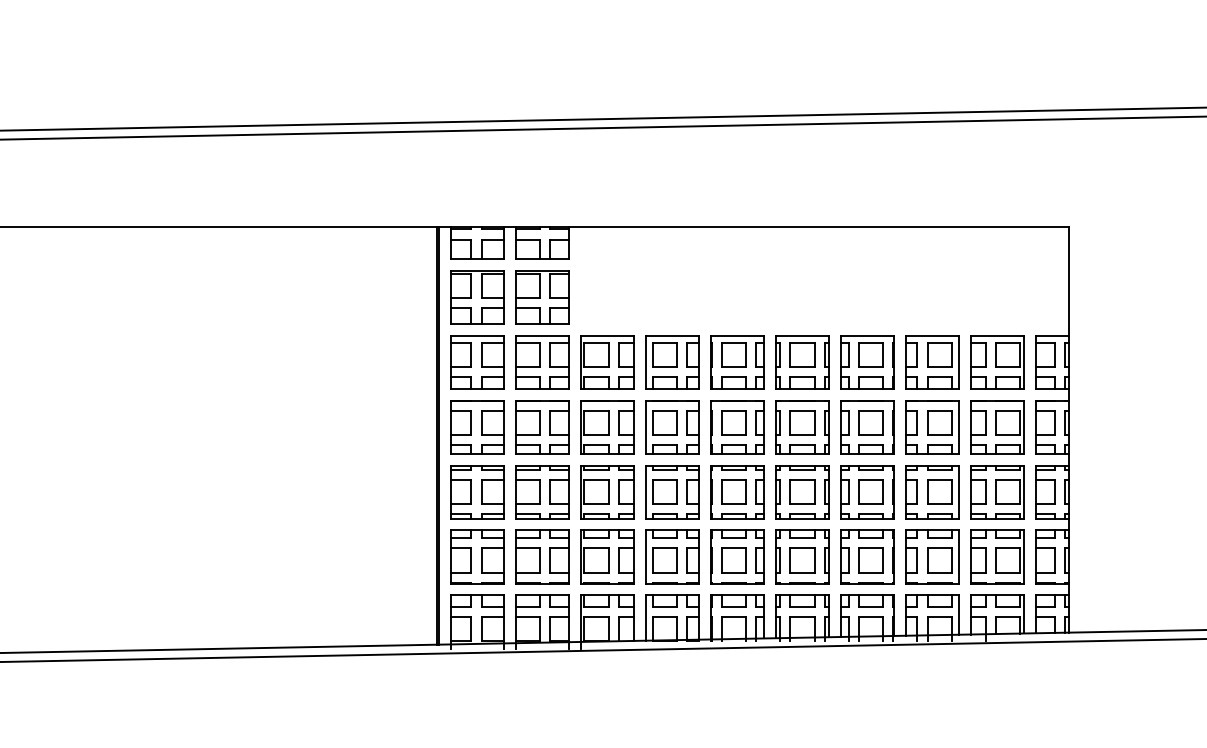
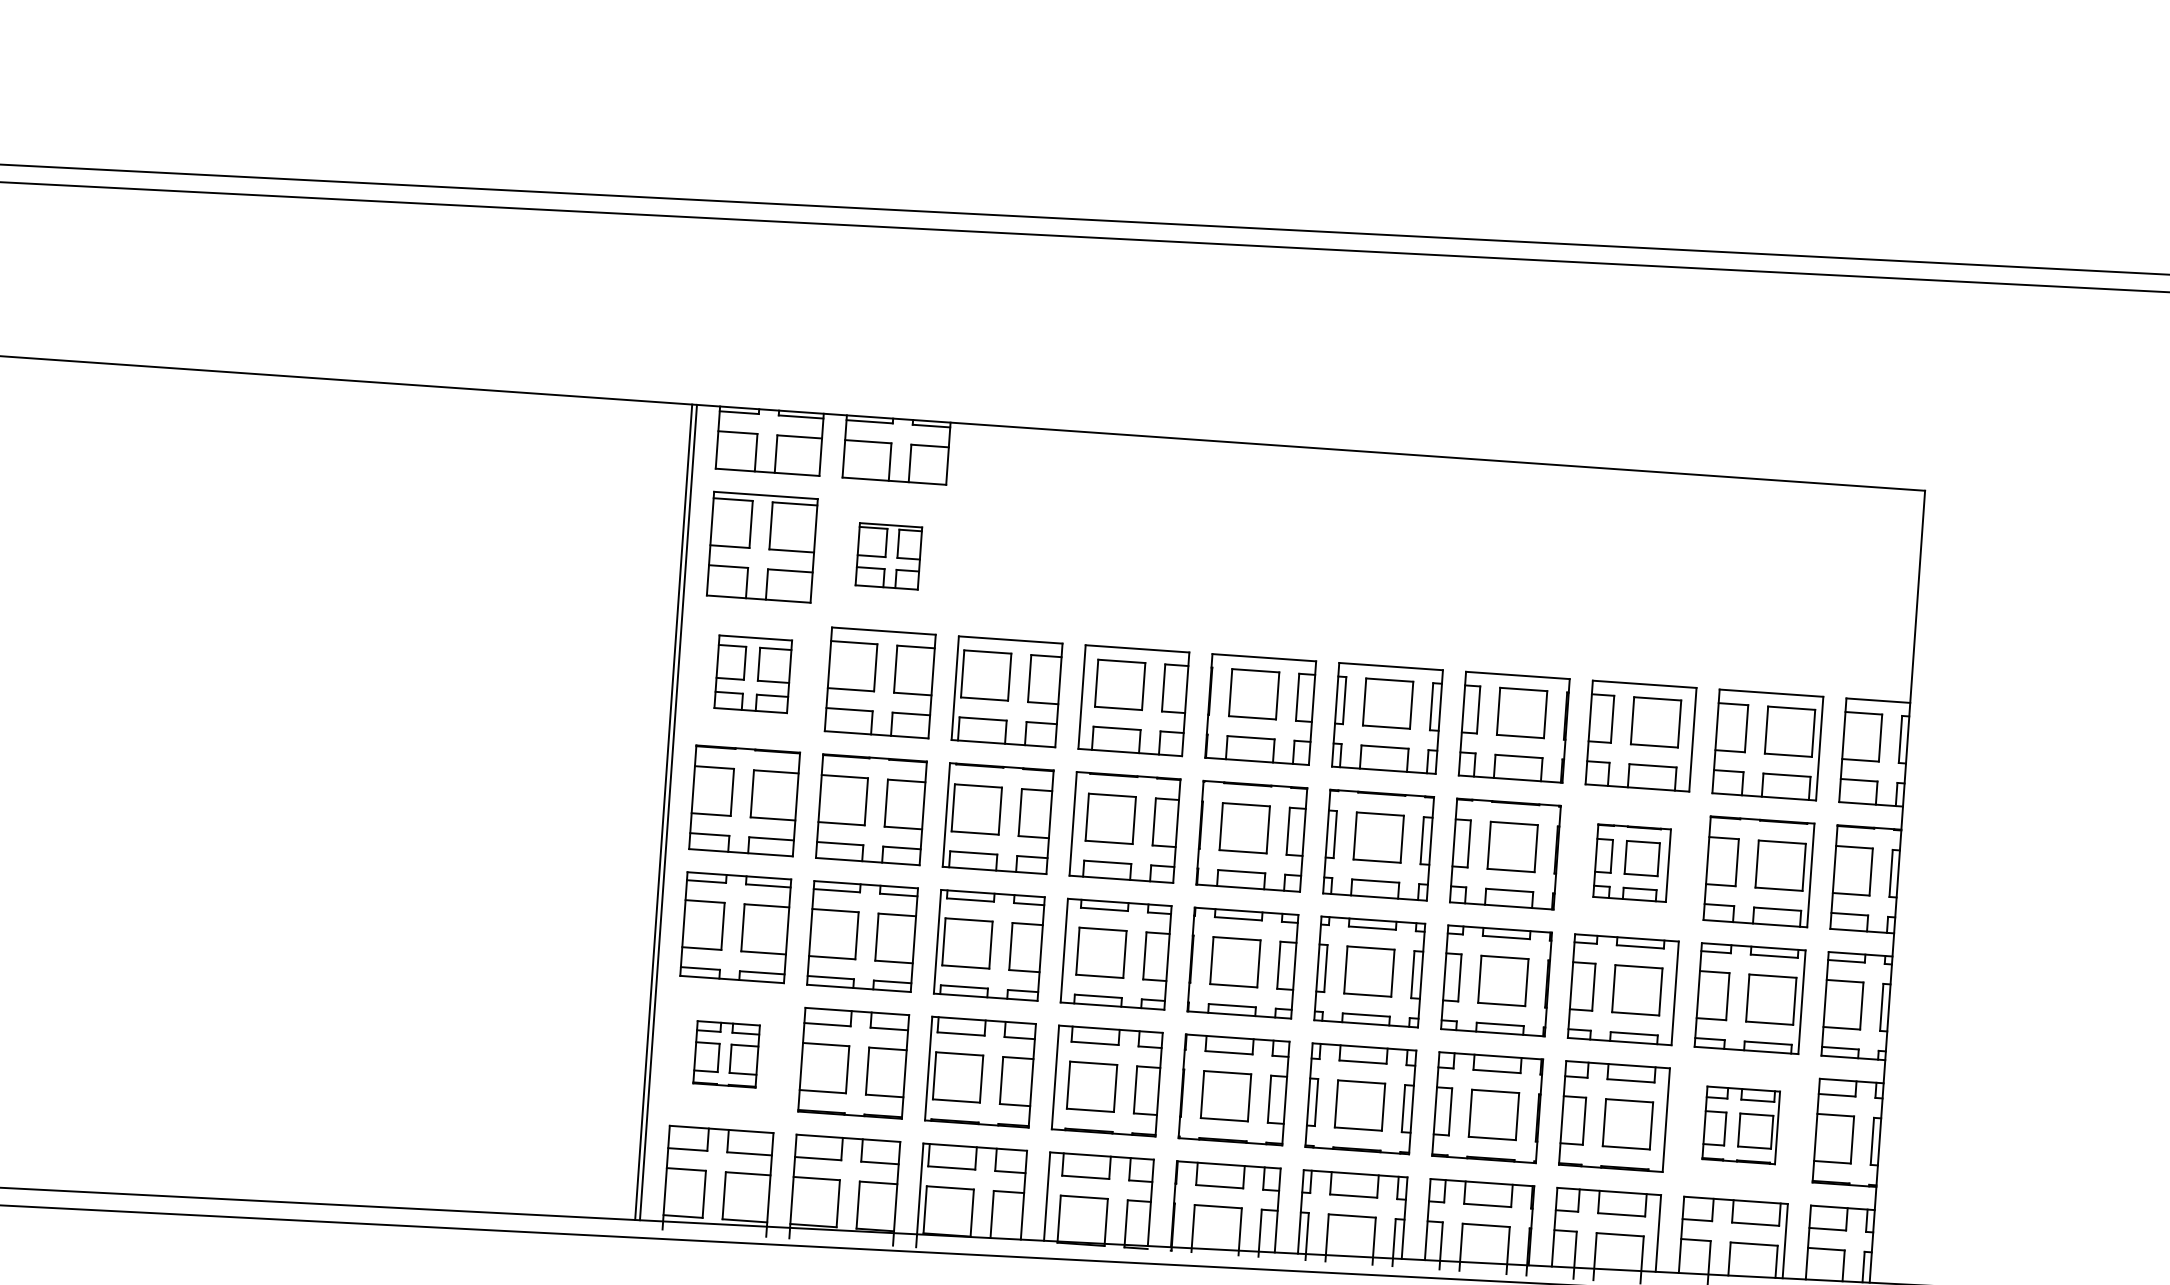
part: (542, 297) -> (888, 556), size x0.6
part: (477, 362) -> (752, 674), size x0.7
part: (932, 427) -> (1631, 863), size x0.7
part: (477, 556) -> (726, 1053), size x0.6
part: (997, 556) -> (1741, 1124), size x0.7

